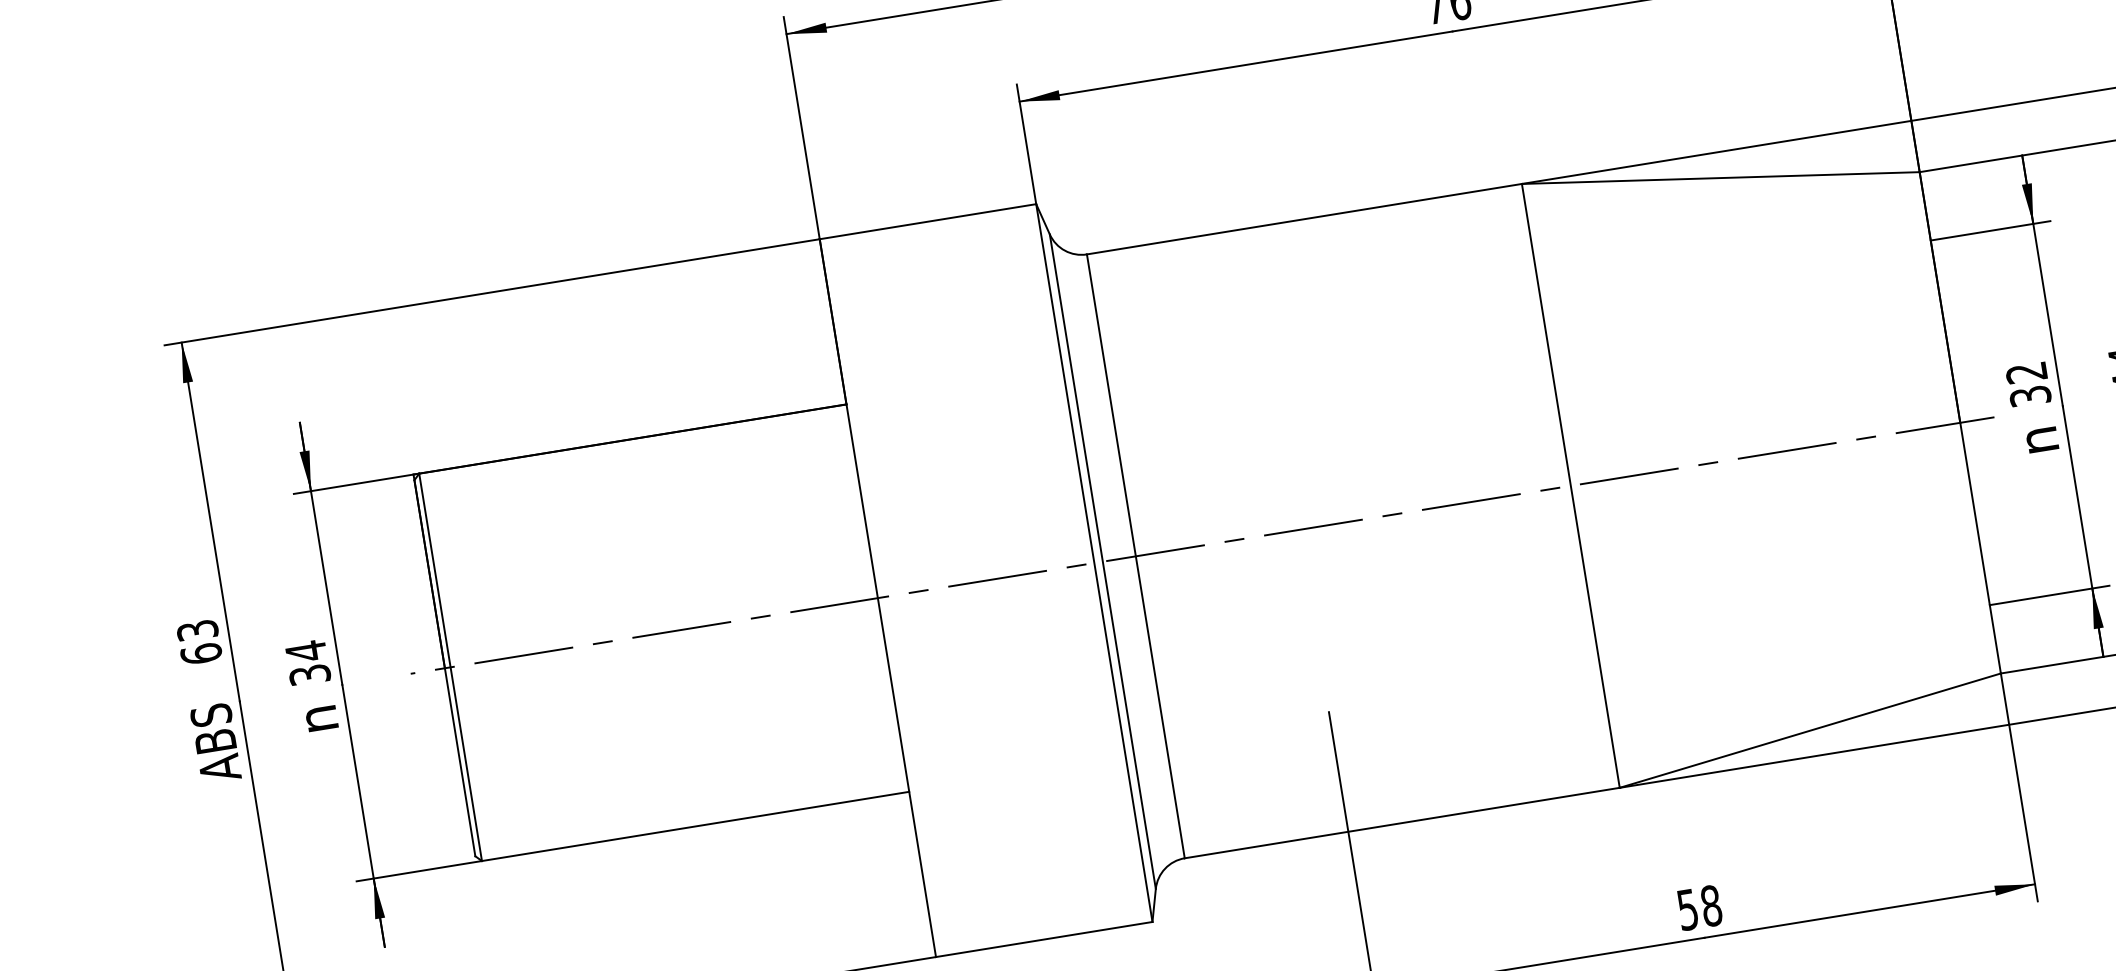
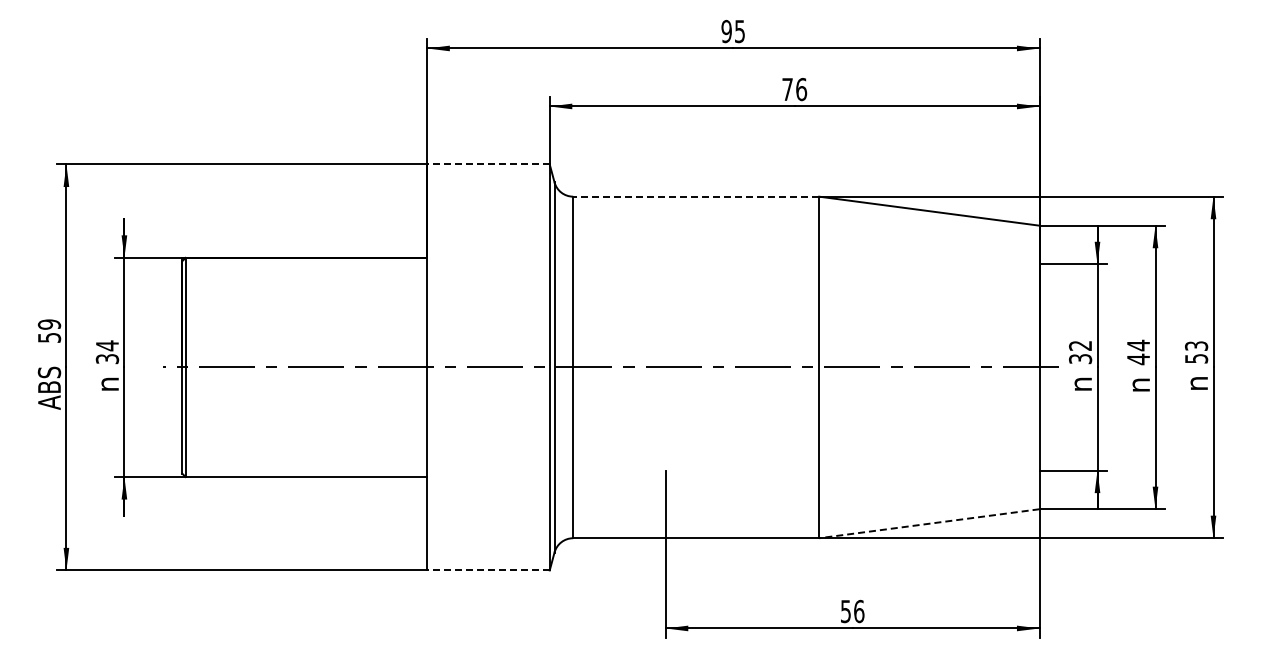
line: (1303, 219) -> (695, 196), solid -> dashed
line: (927, 221) -> (488, 164), solid -> dashed
text: (199, 640) -> (49, 330), 63 -> 59
line: (1808, 730) -> (928, 523), solid -> dashed
text: (1711, 904) -> (859, 610), 58 -> 56
line: (1044, 939) -> (488, 570), solid -> dashed

